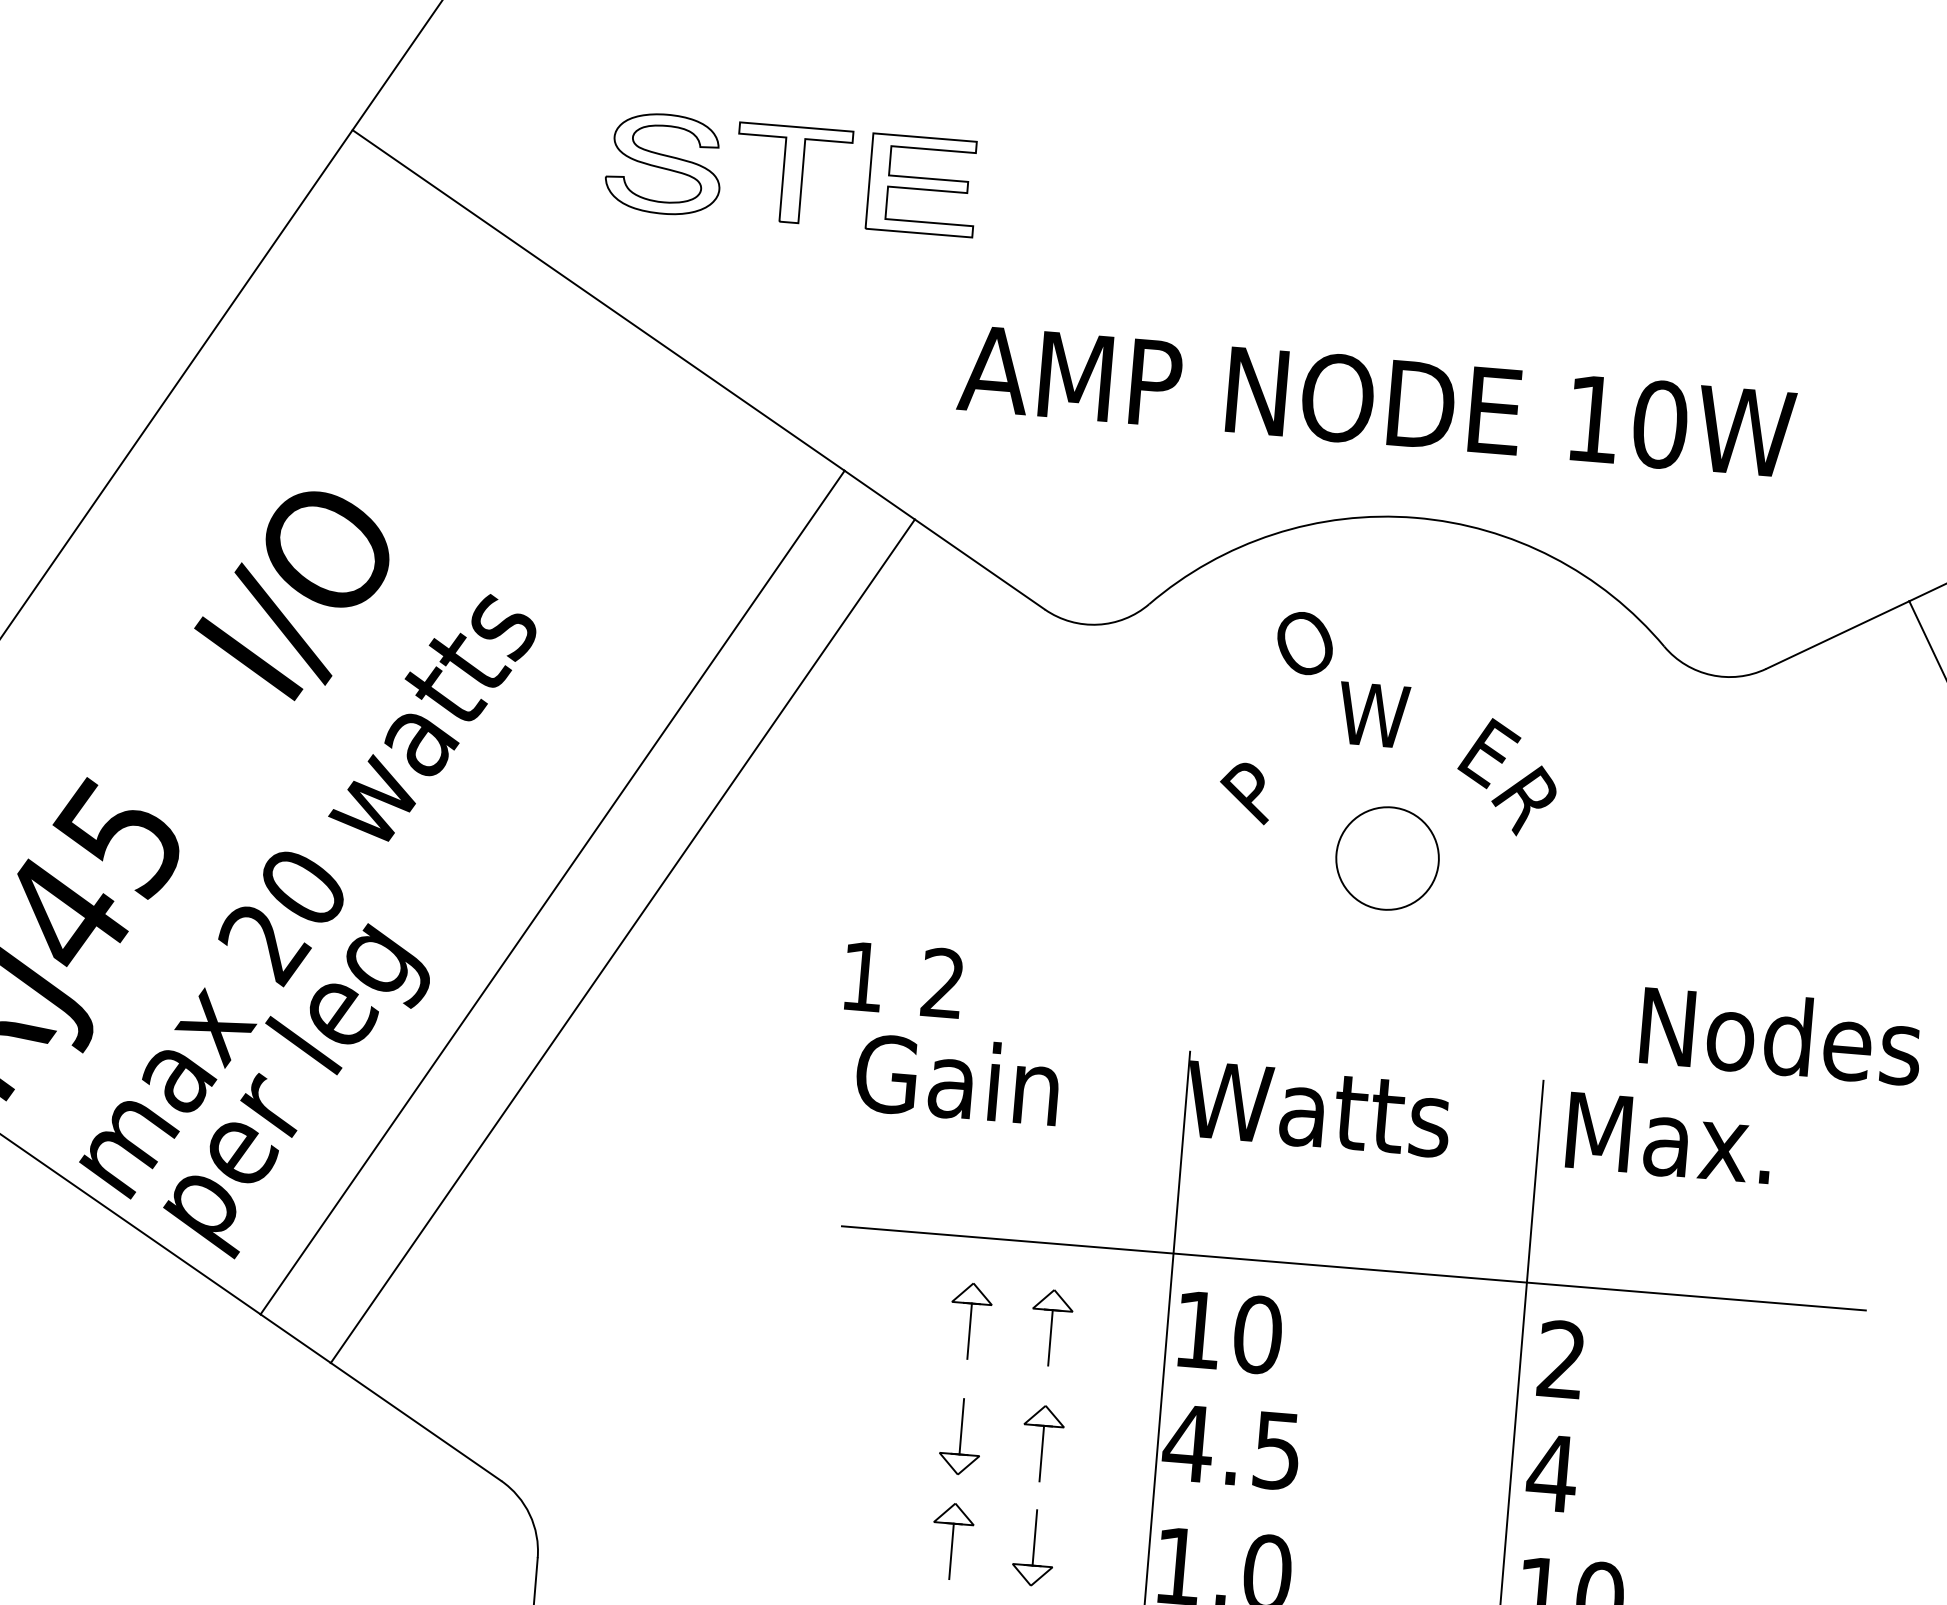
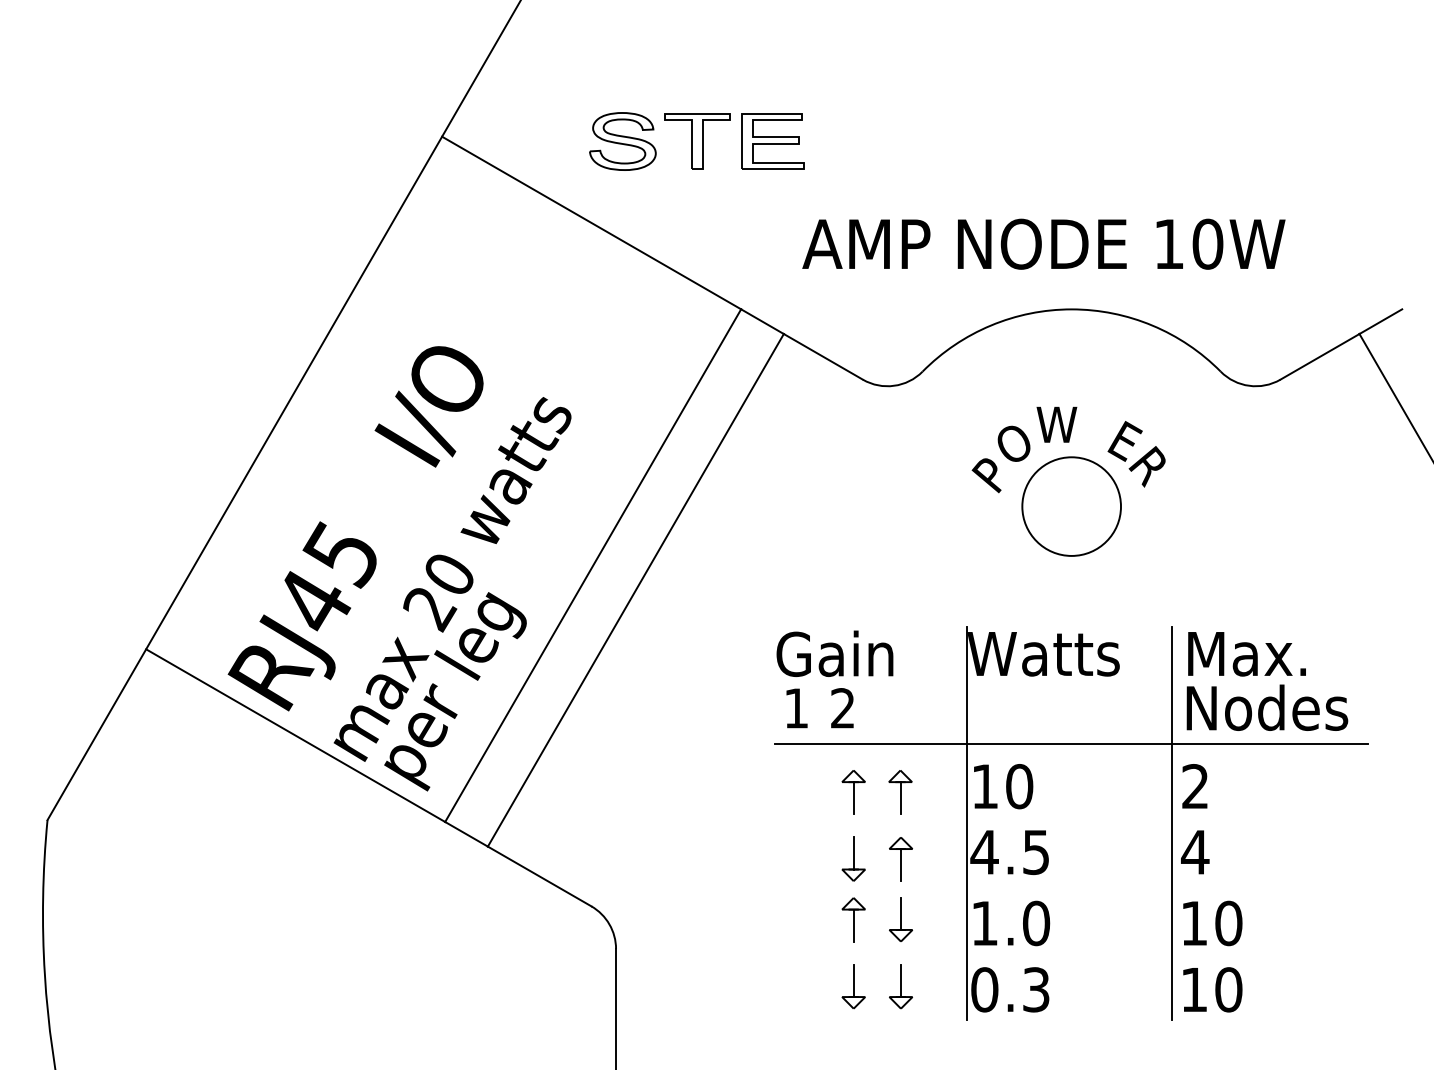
text: (1304, 642) -> (1013, 443), moved
circle: (1387, 858) -> (1071, 506), size x1.67
text: (902, 980) -> (819, 708), moved
text: (1781, 1035) -> (1267, 707), moved

